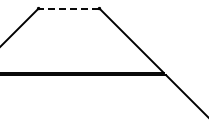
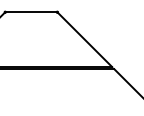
line: (68, 8) -> (30, 12), dashed -> solid

